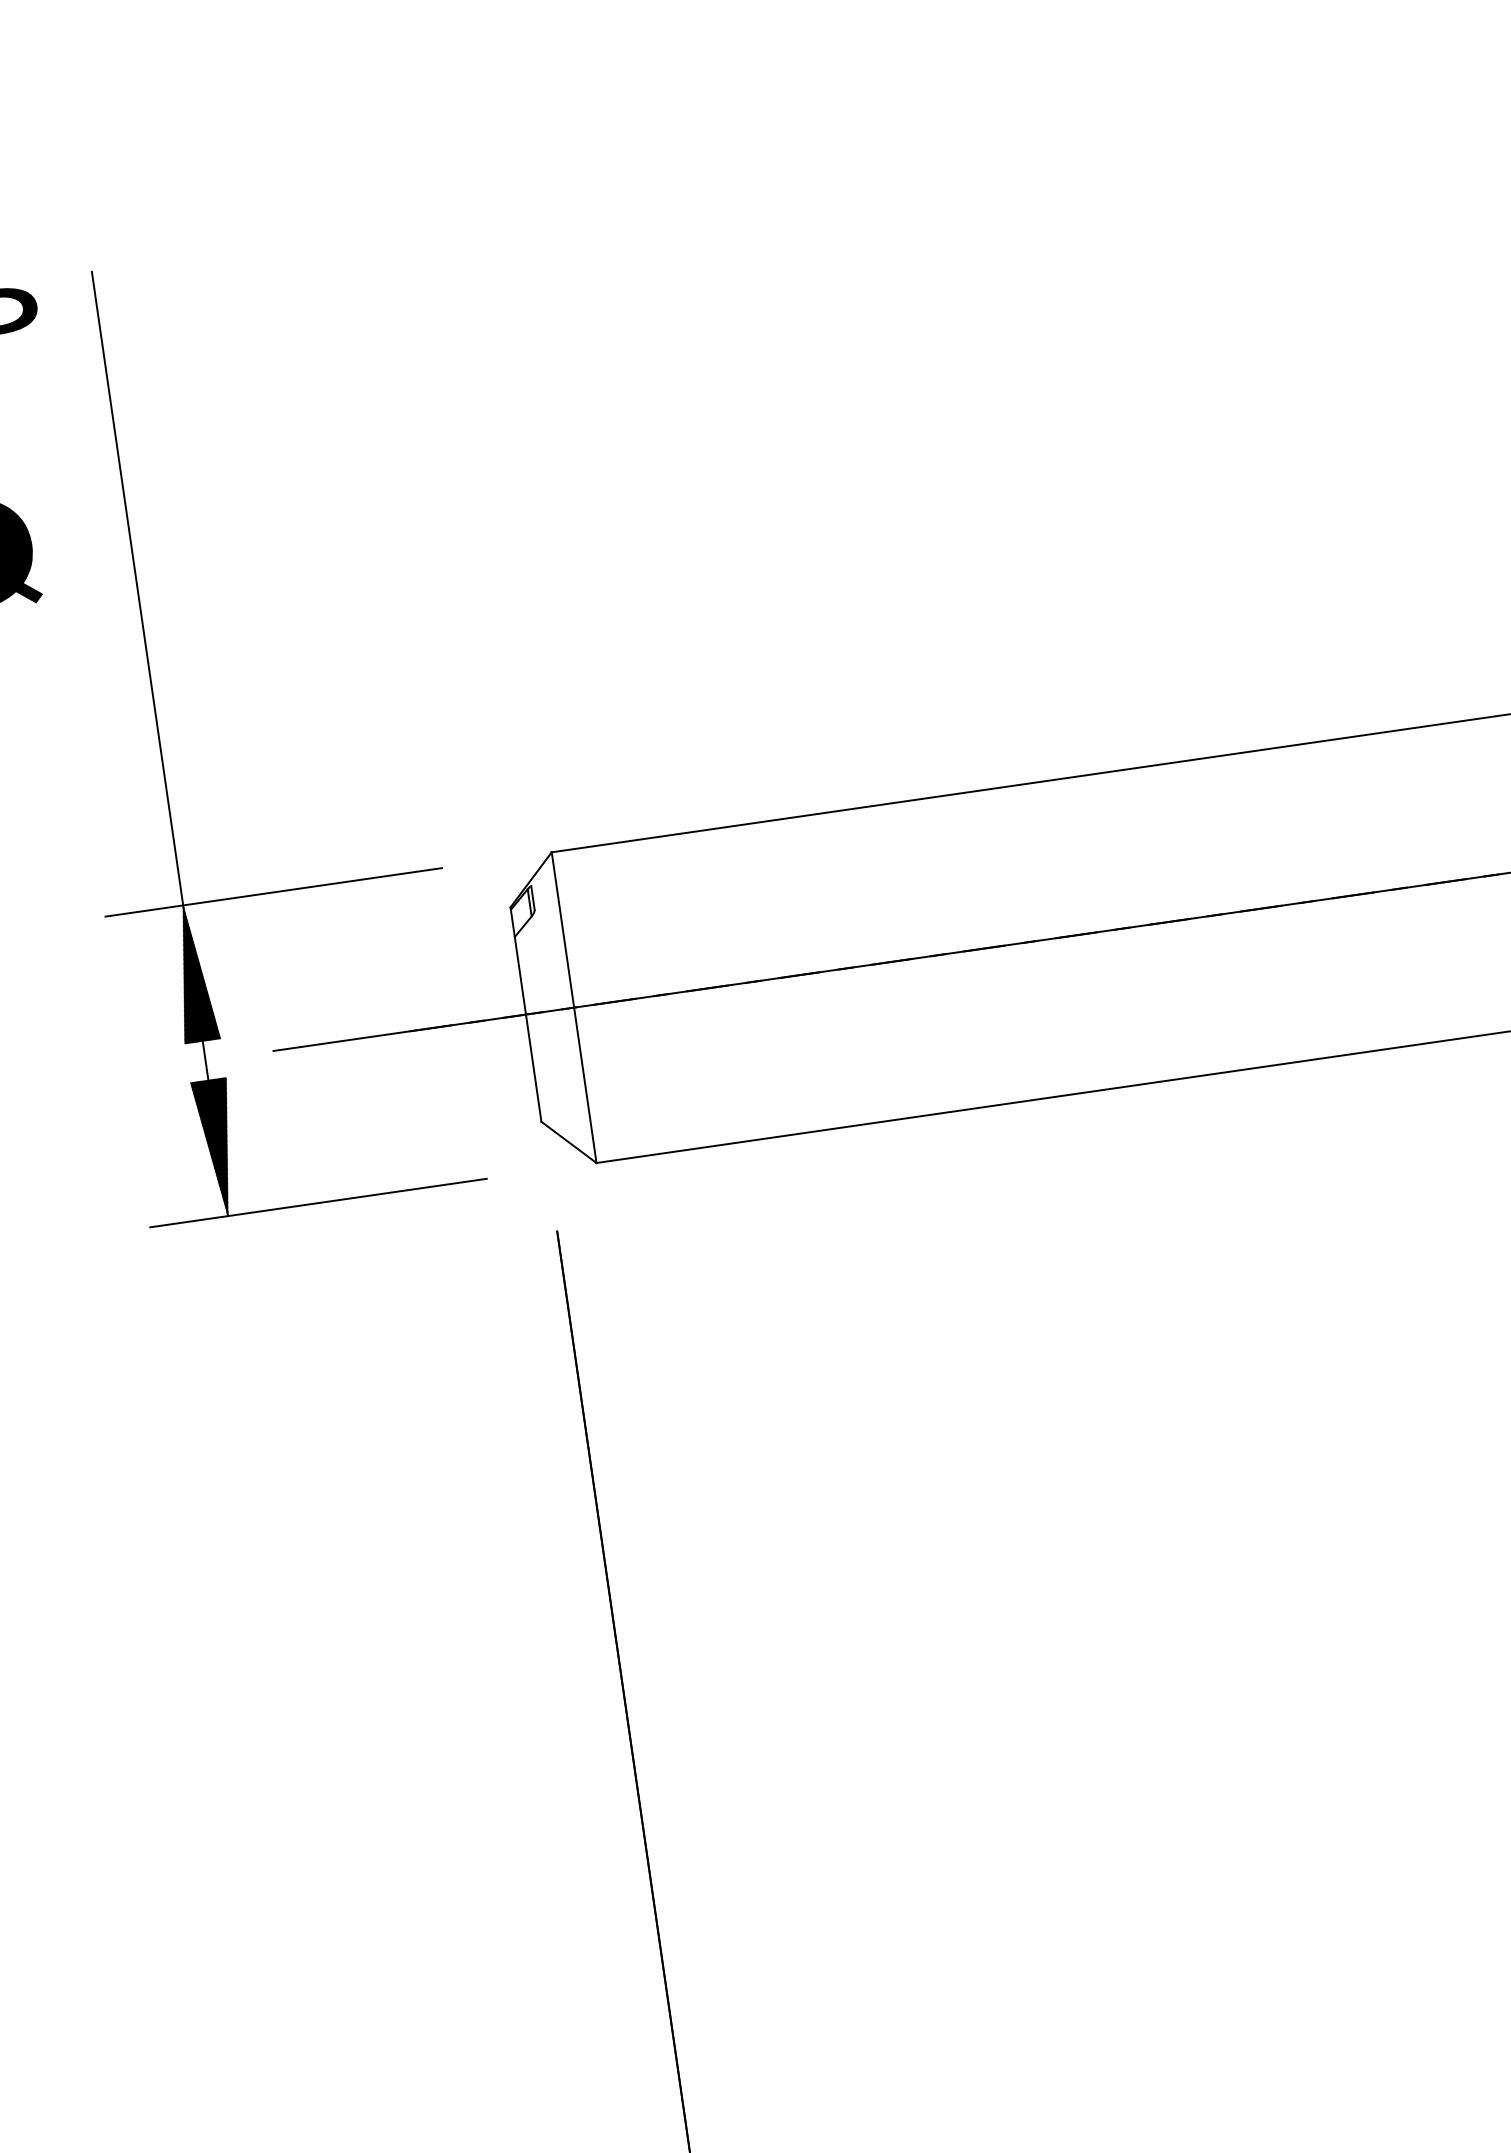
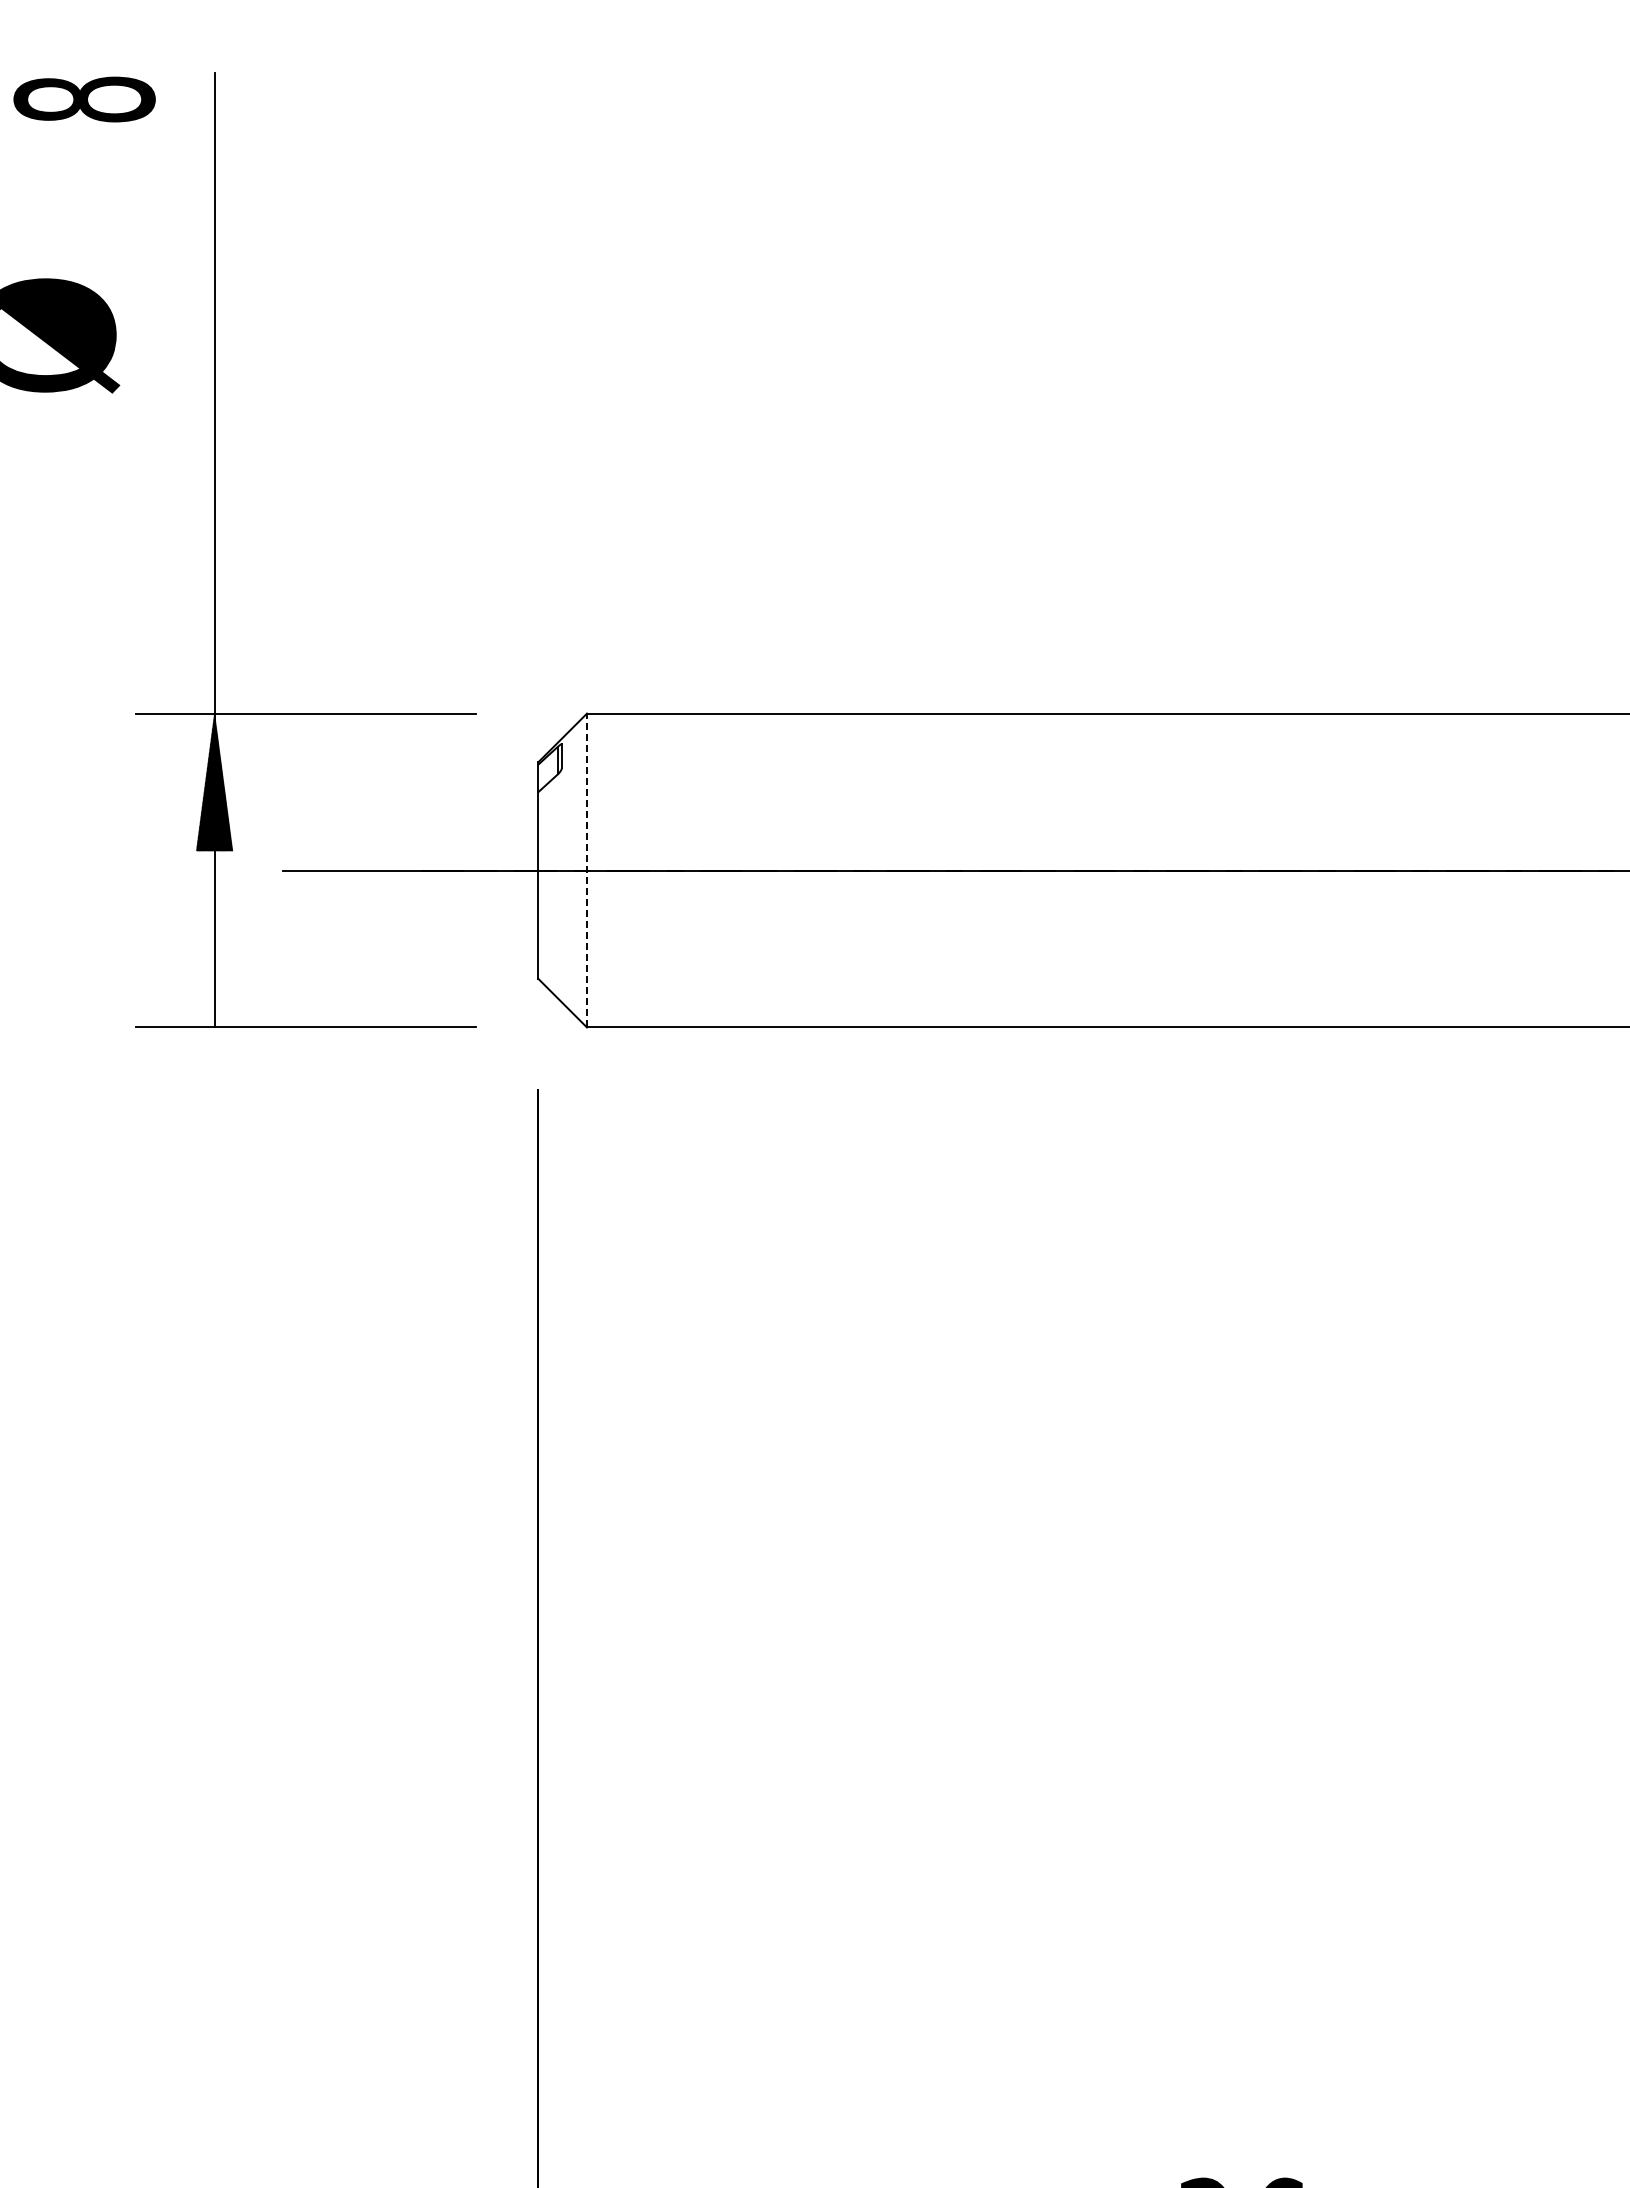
line: (574, 1007) -> (587, 870), solid -> dashed
hatch: (217, 1147) -> (214, 958), removed

